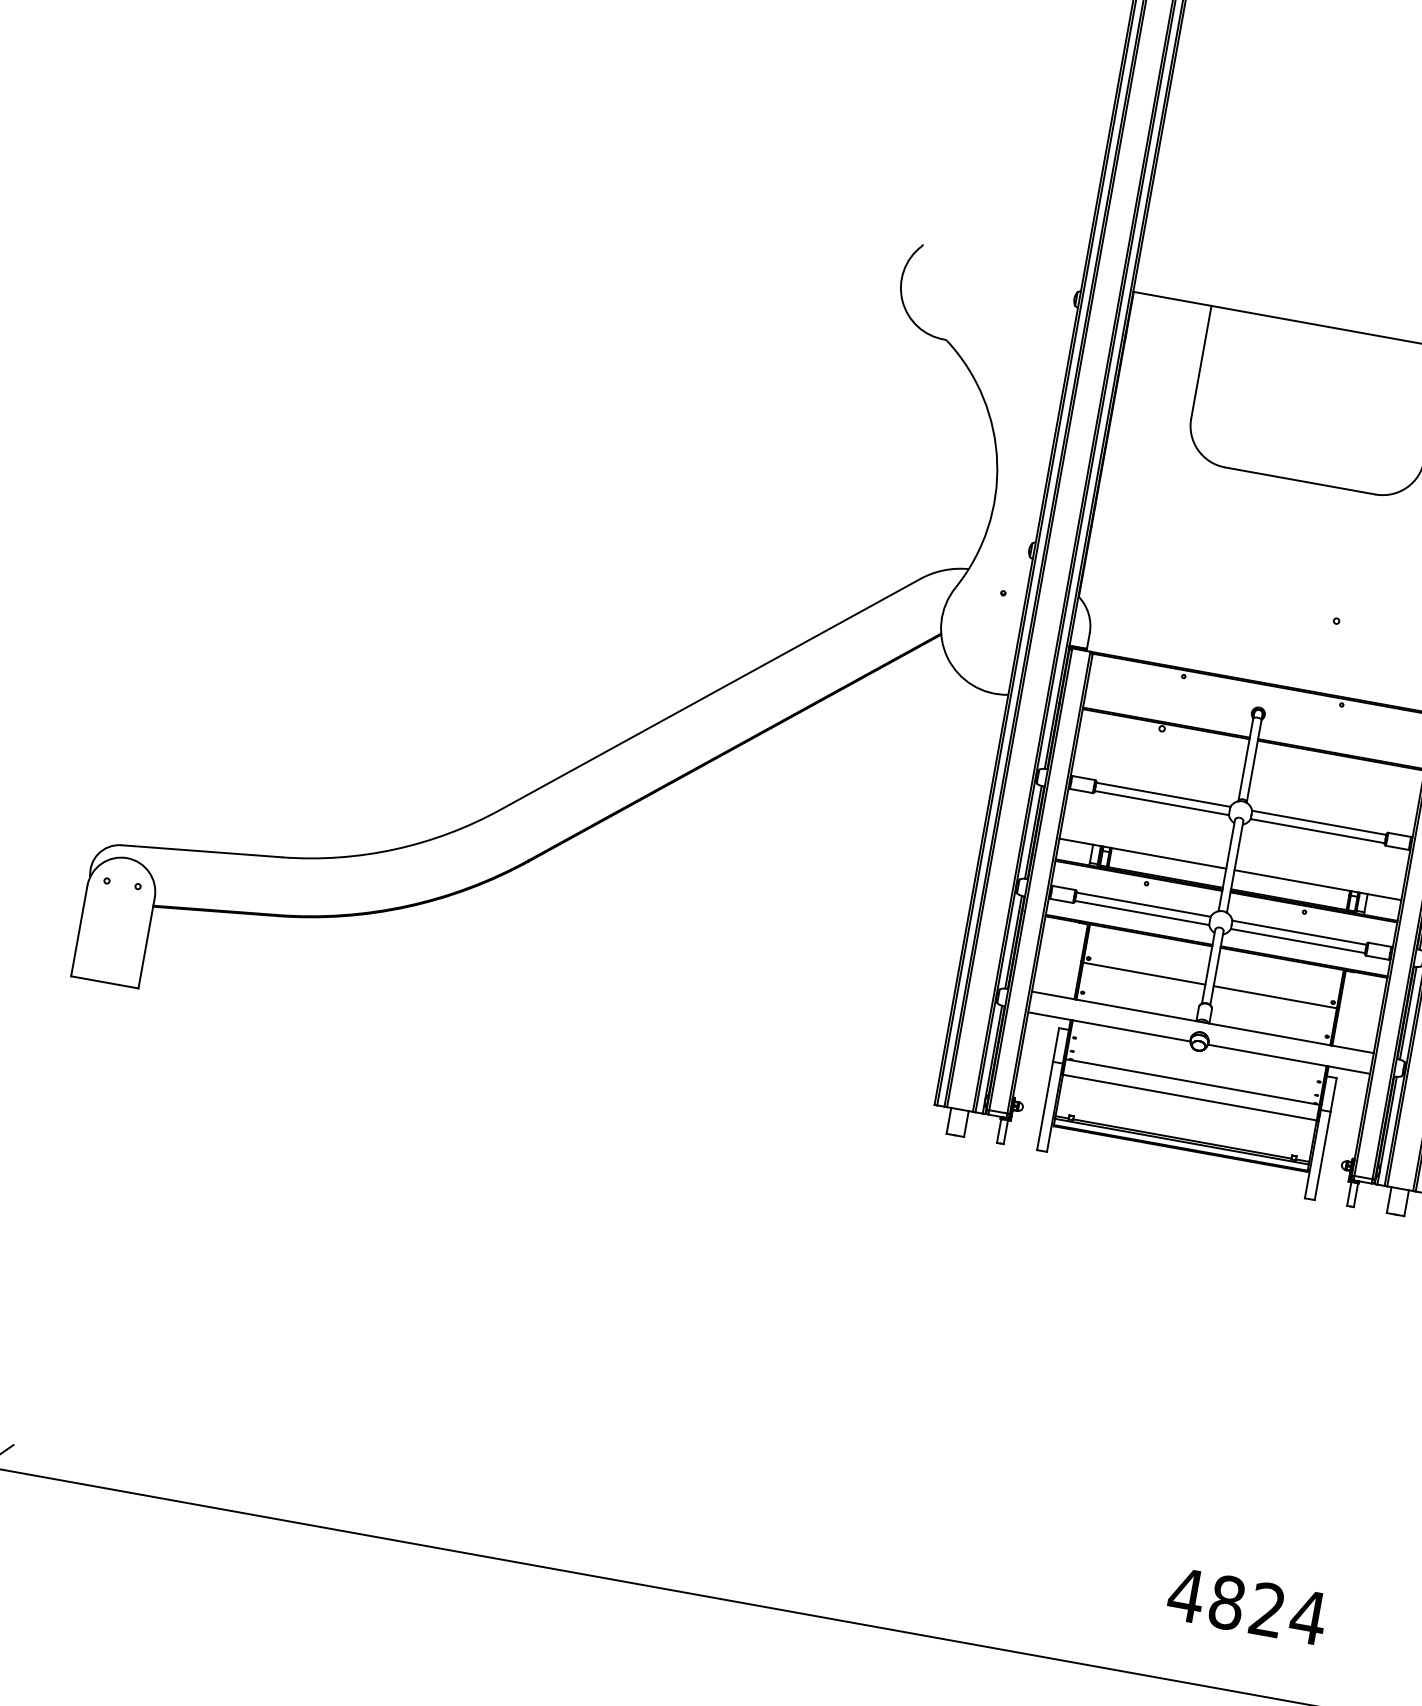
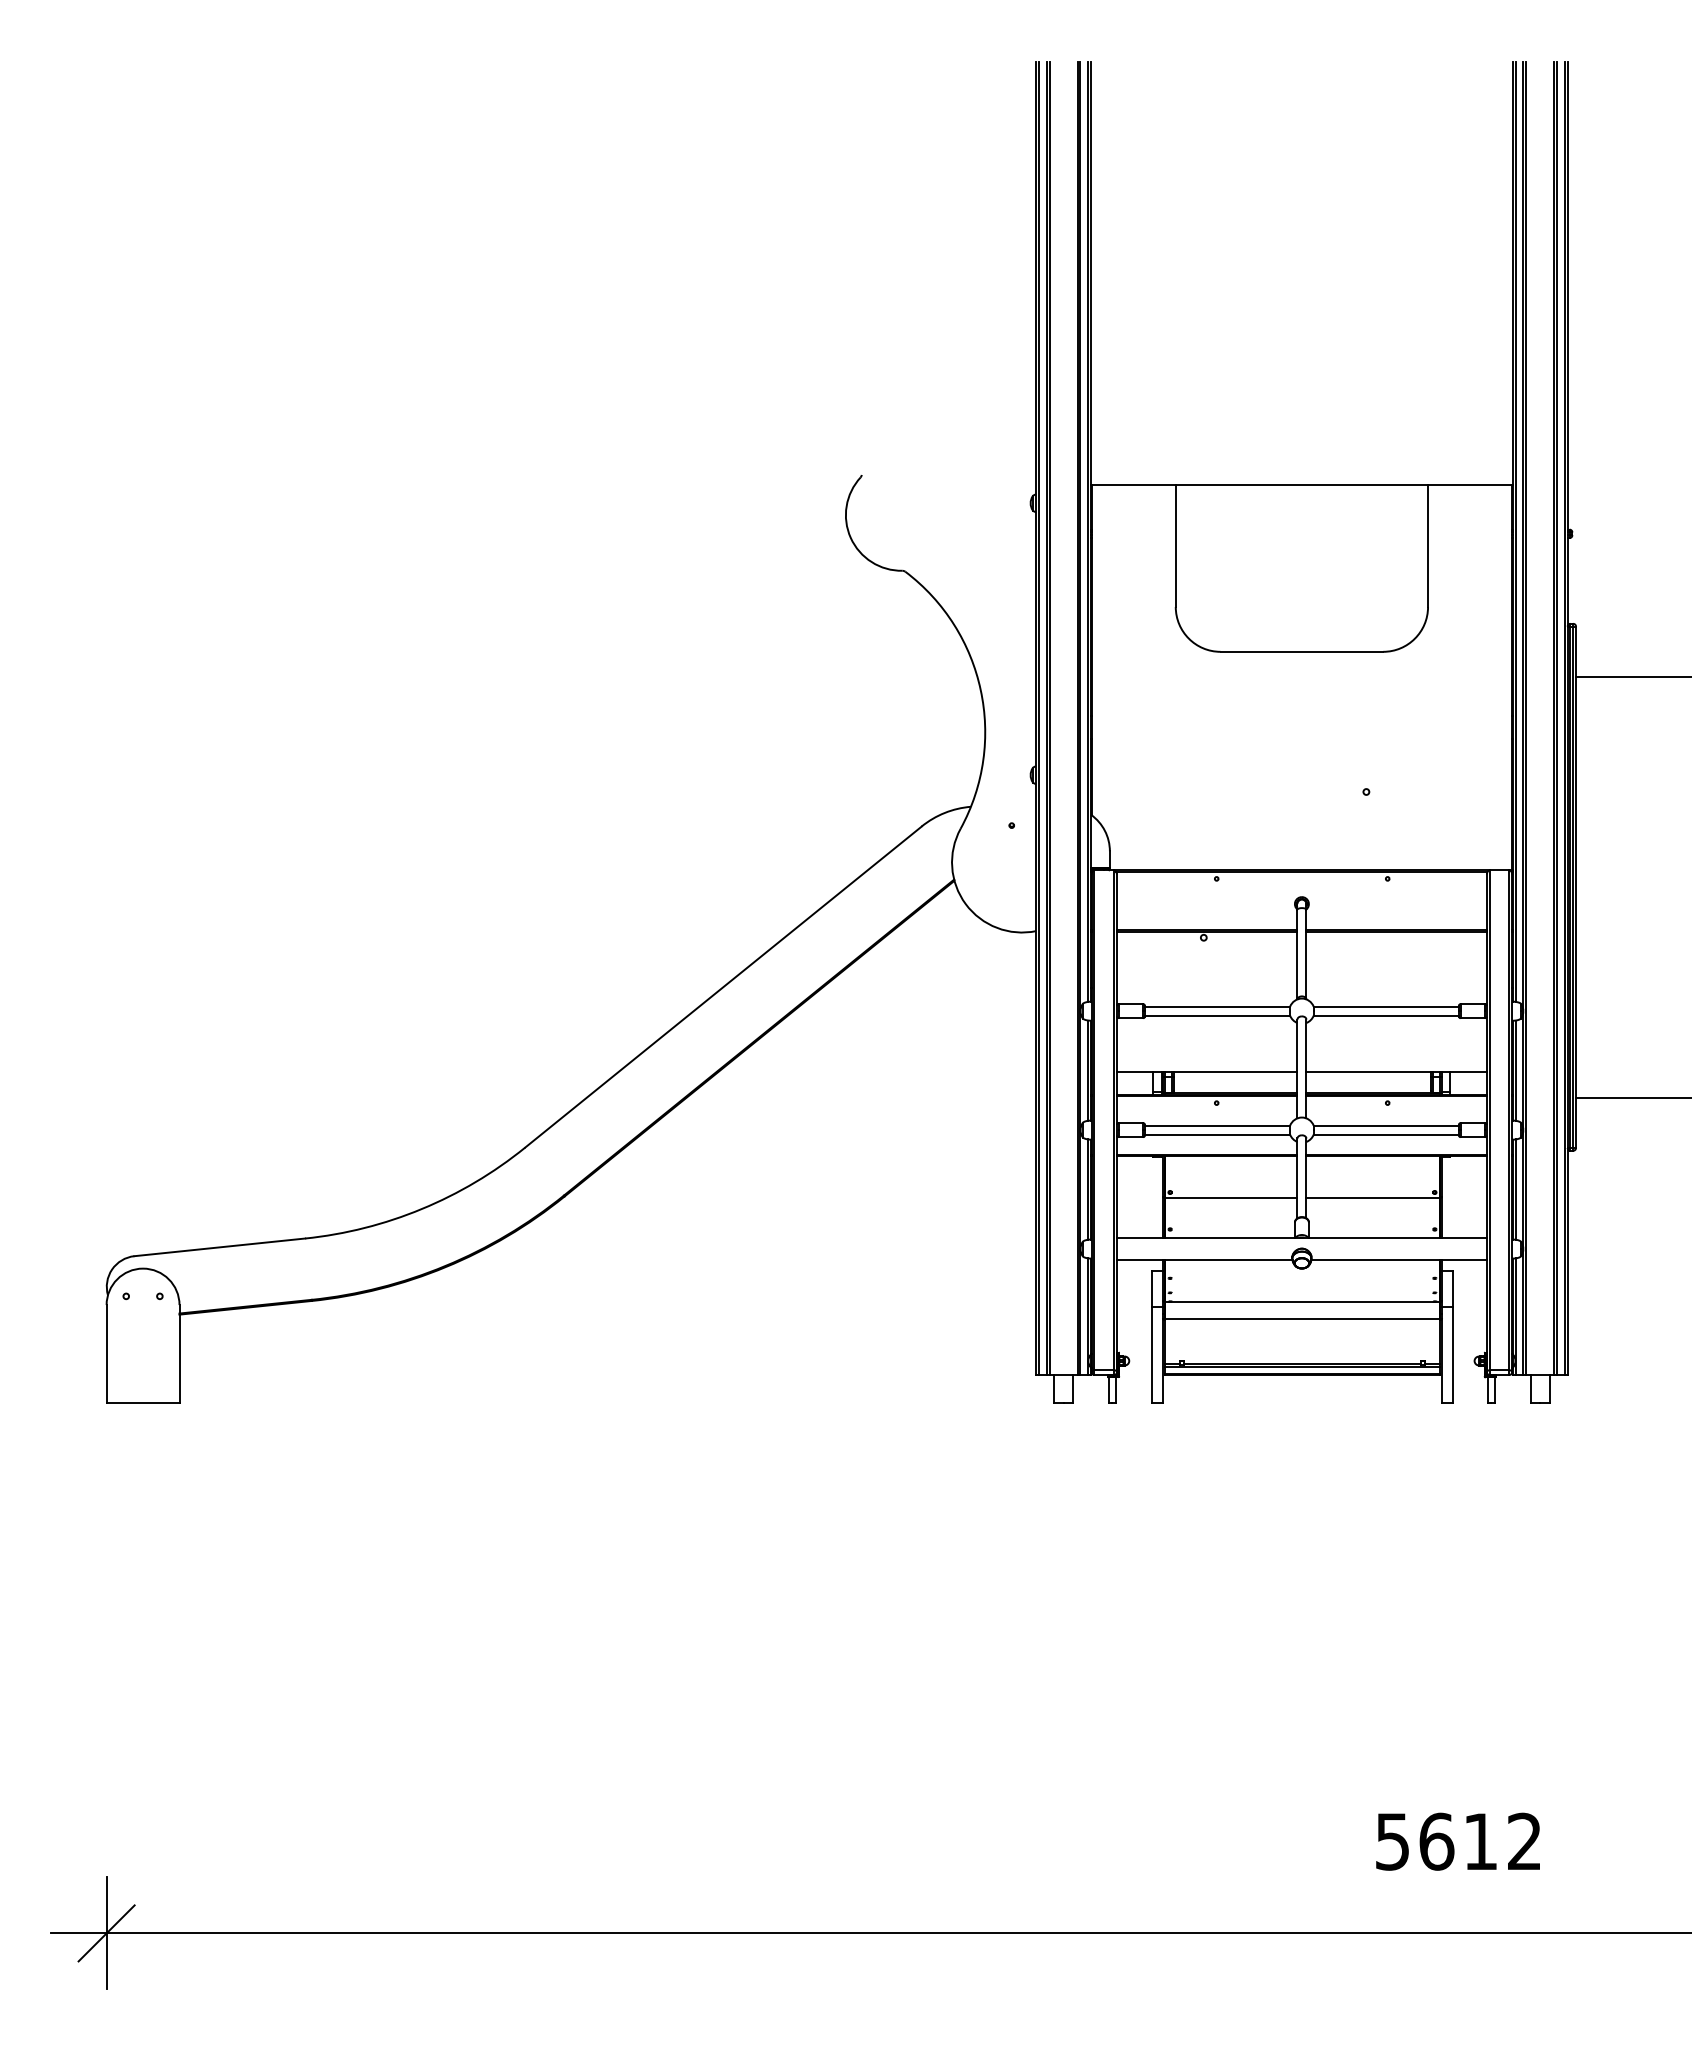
text: (1247, 1606) -> (1458, 1841), 4824 -> 5612

